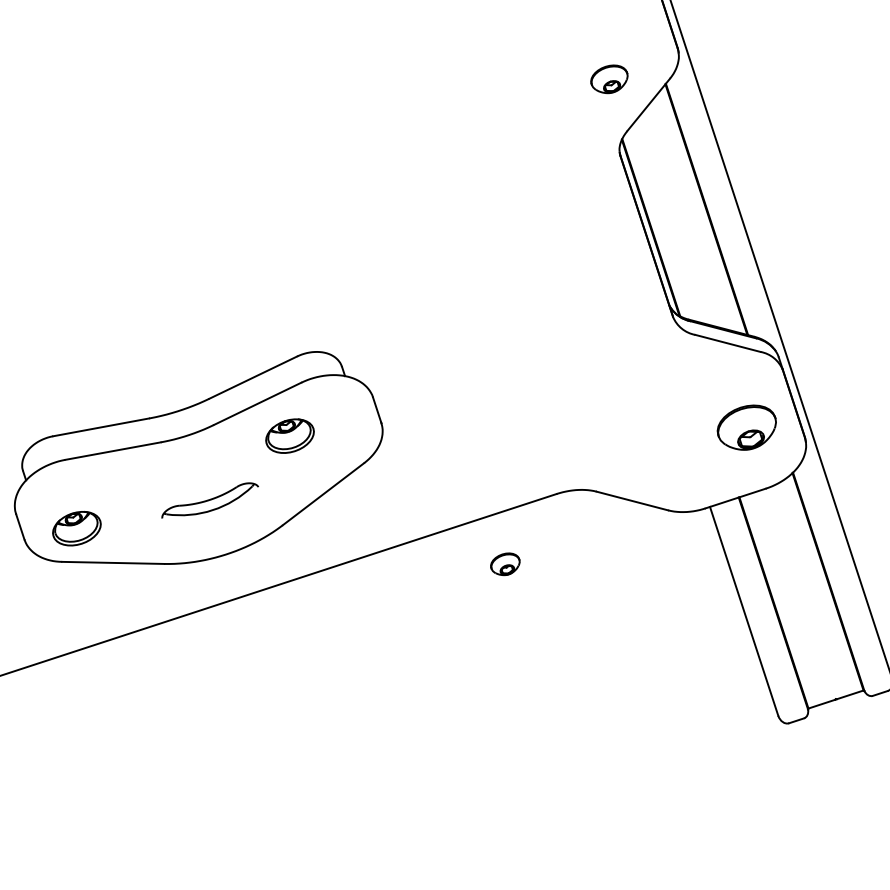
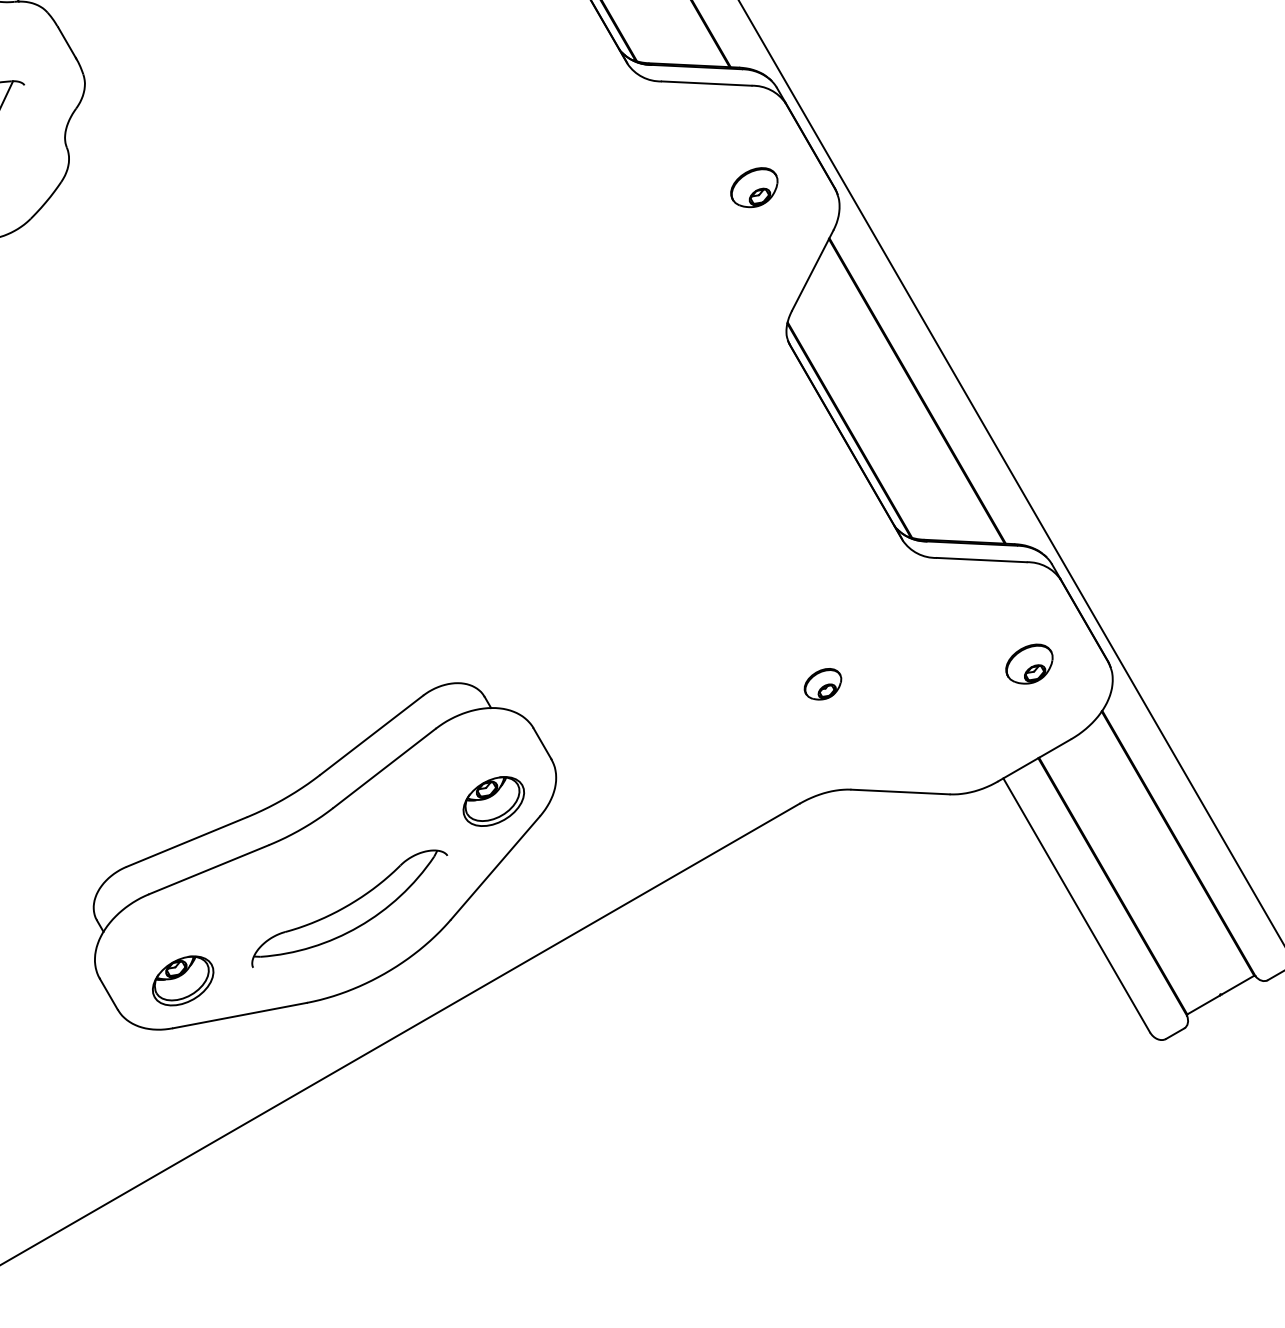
part: (609, 78) -> (754, 187), moved
part: (746, 426) -> (1029, 663), size x0.62
part: (289, 436) -> (493, 801), moved
part: (210, 501) -> (349, 908), size x1.67
part: (504, 564) -> (822, 684), moved

